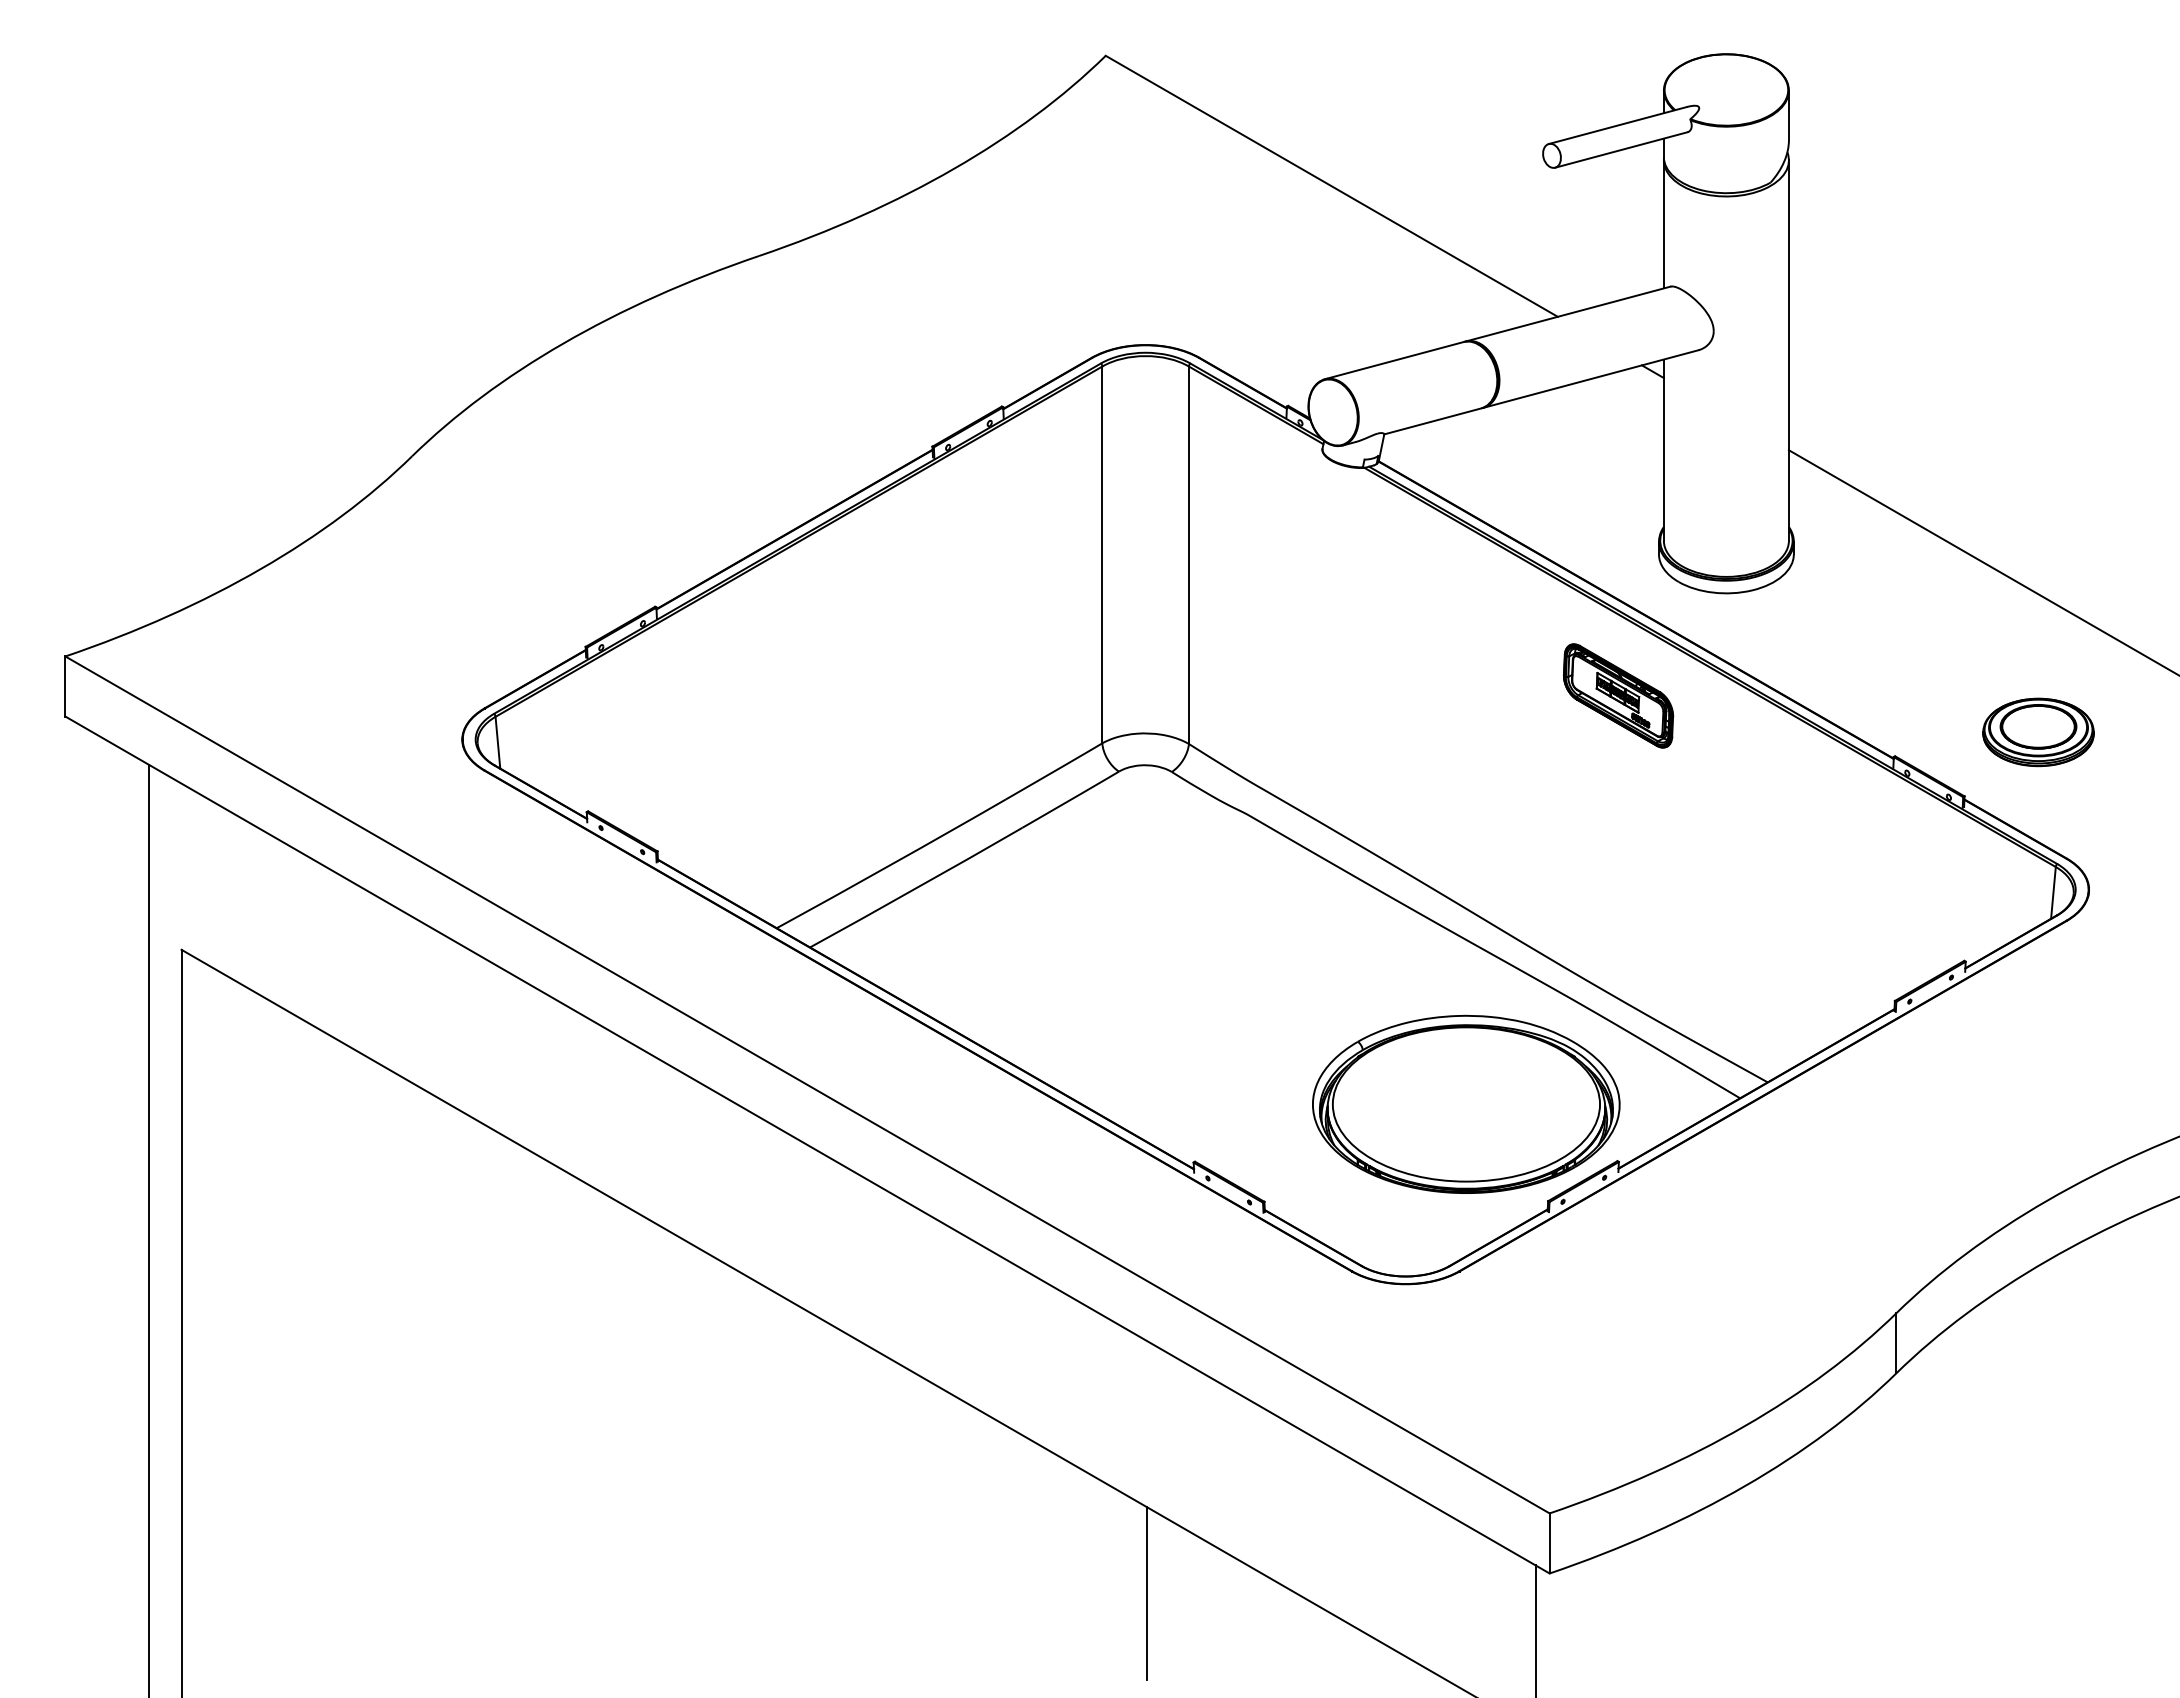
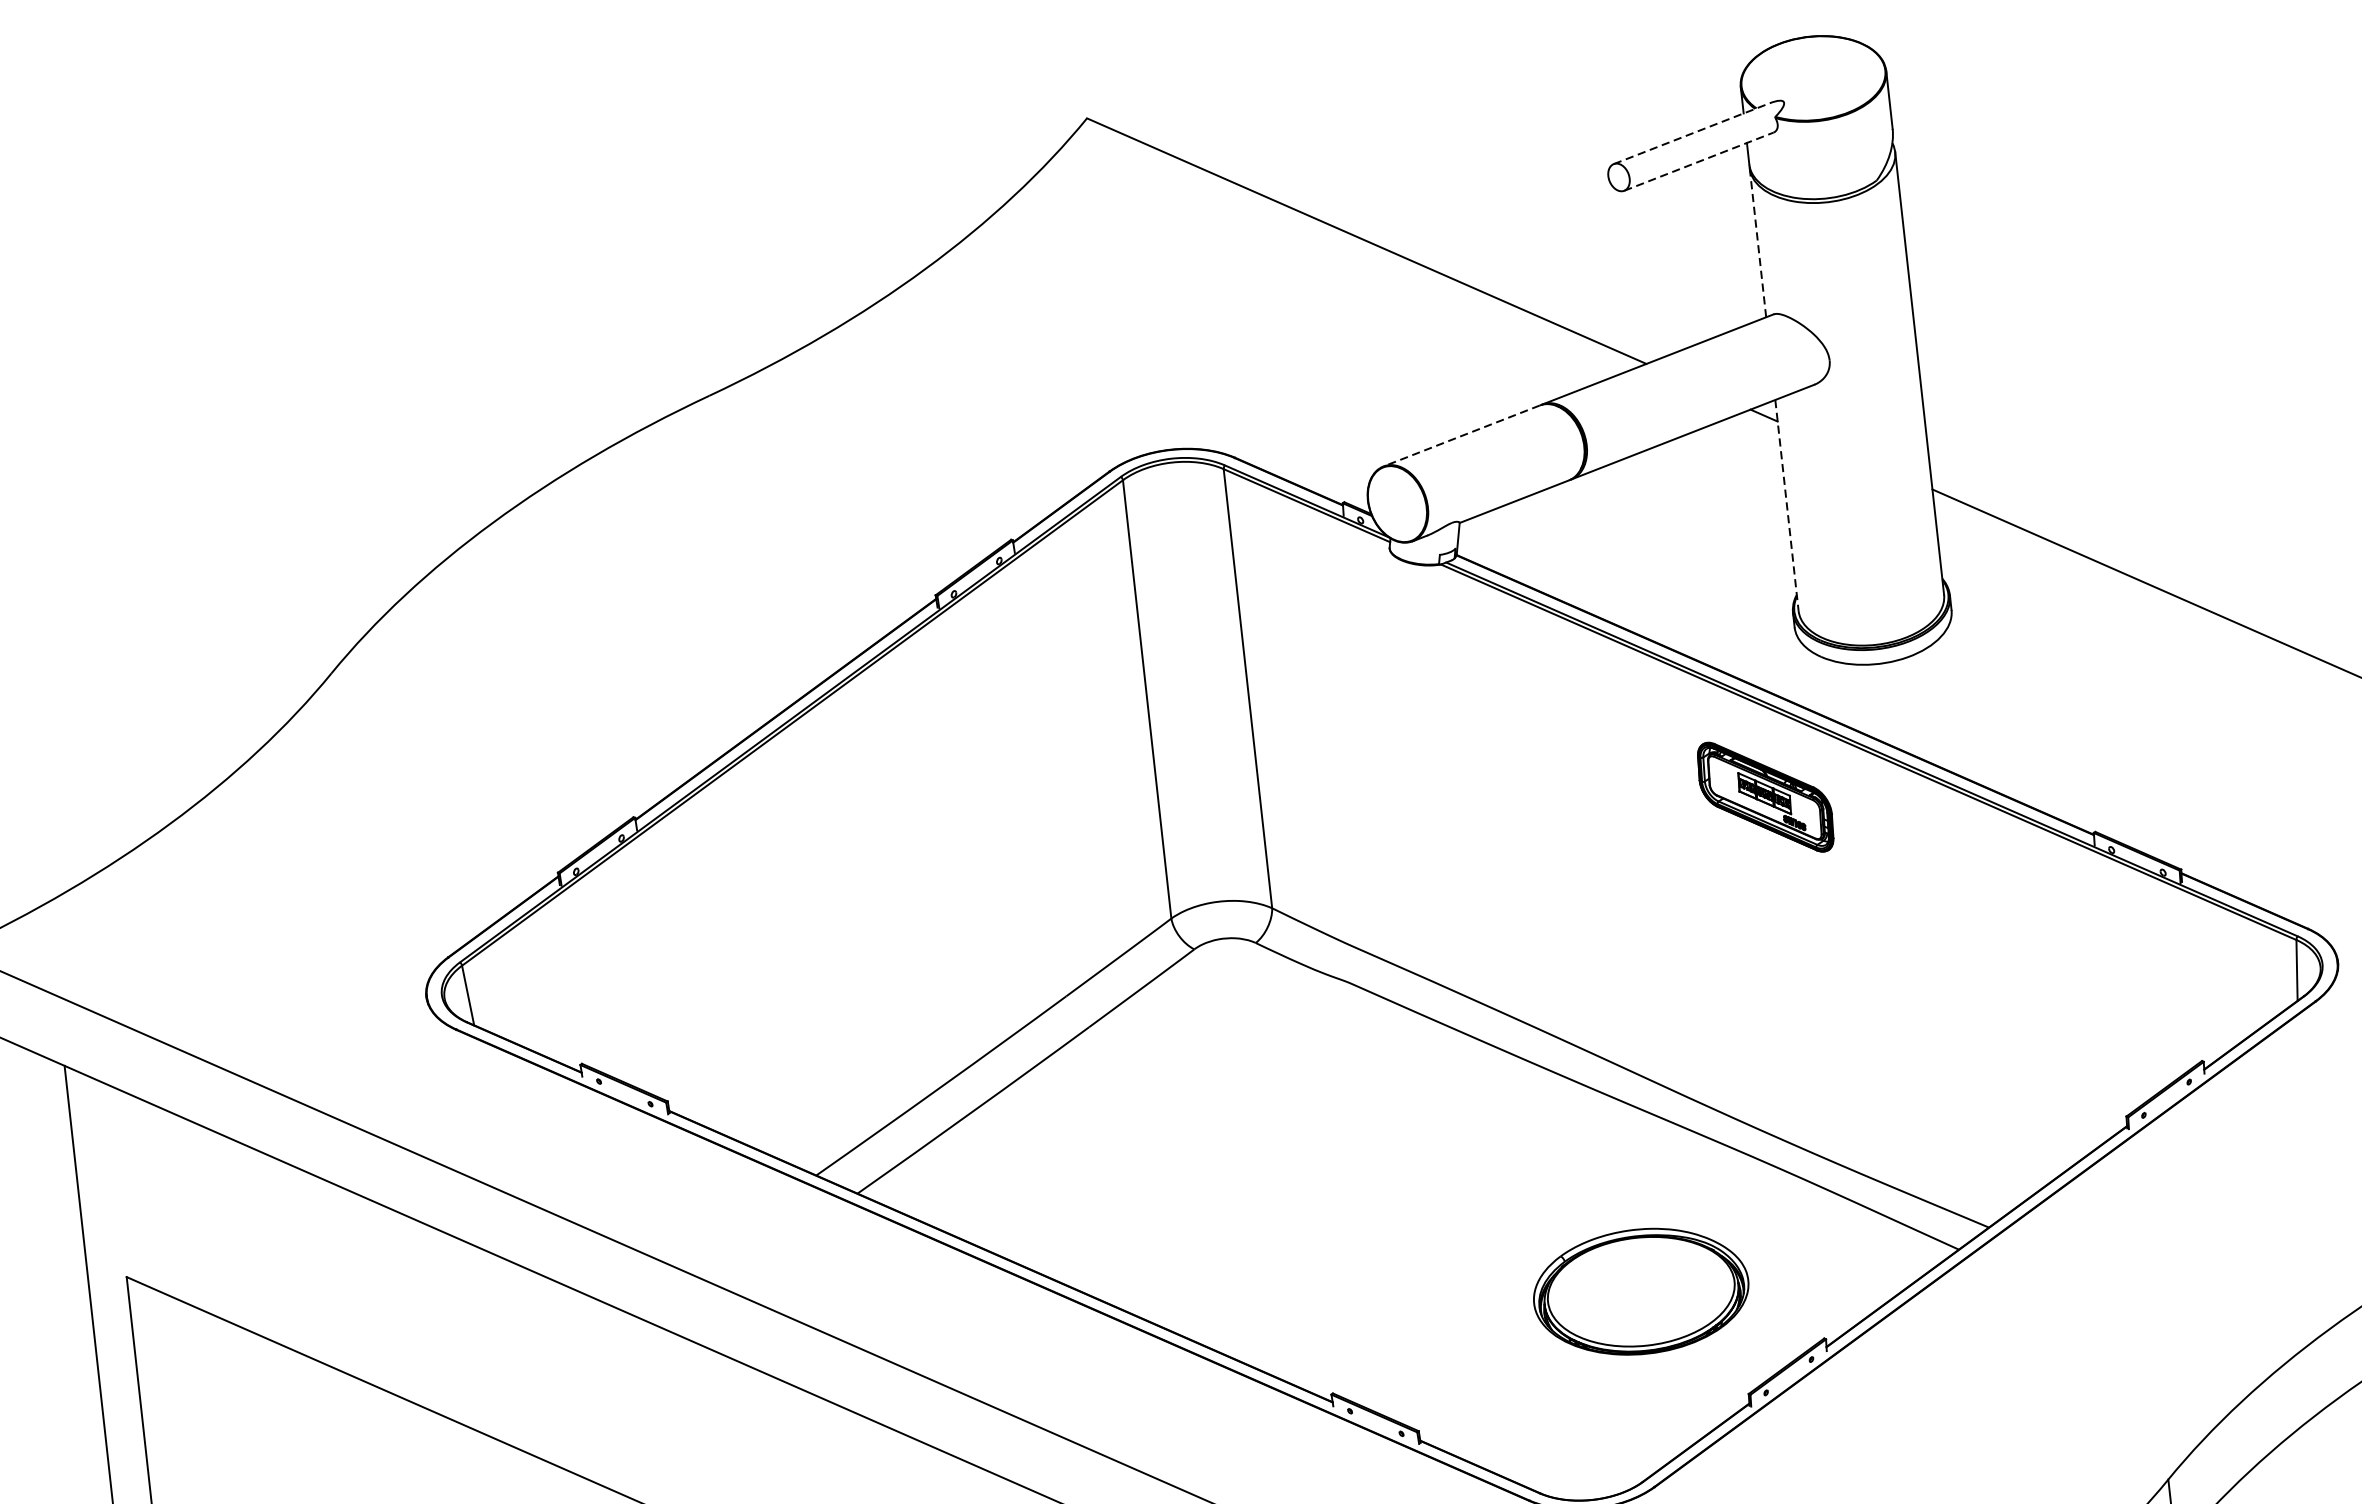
line: (1618, 125) -> (1692, 133), solid -> dashed
line: (1621, 149) -> (1699, 161), solid -> dashed
line: (1663, 224) -> (1757, 242), solid -> dashed
line: (1394, 360) -> (1462, 435), solid -> dashed
line: (1663, 450) -> (1786, 505), solid -> dashed
part: (2038, 732) -> (2259, 785), removed
part: (1466, 1103) -> (1641, 1290), size x0.6

